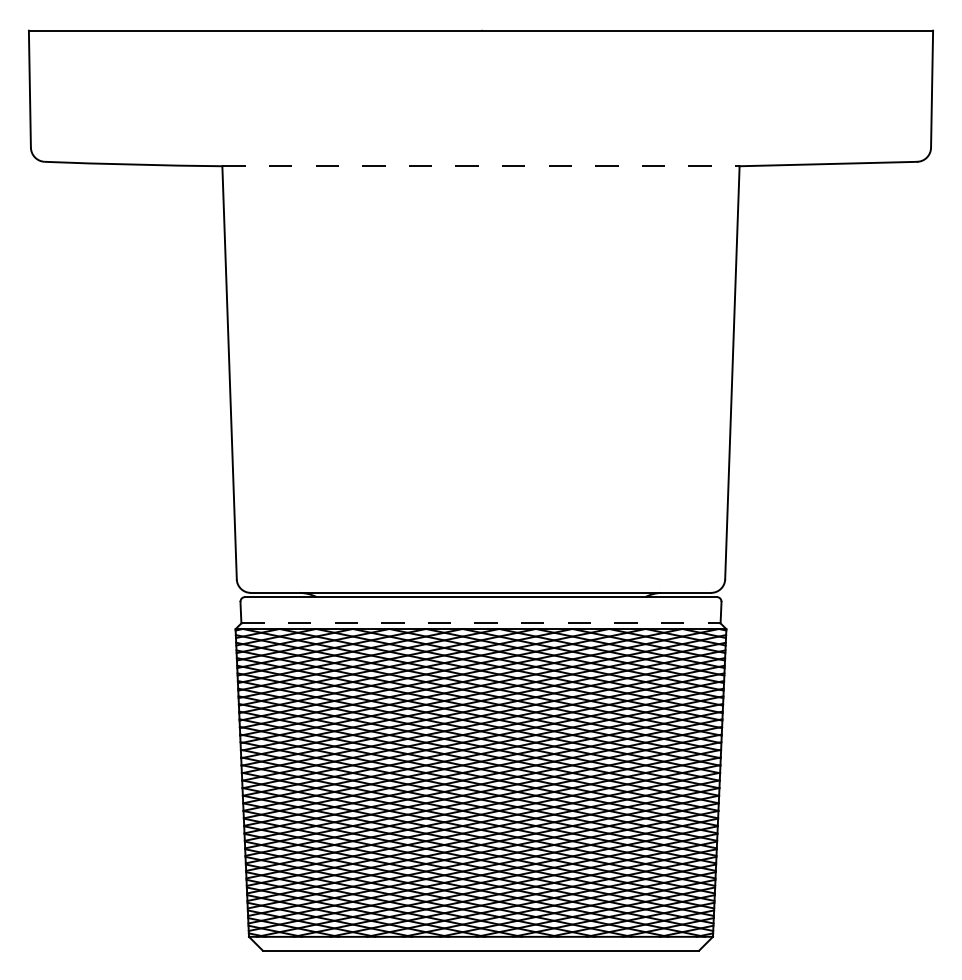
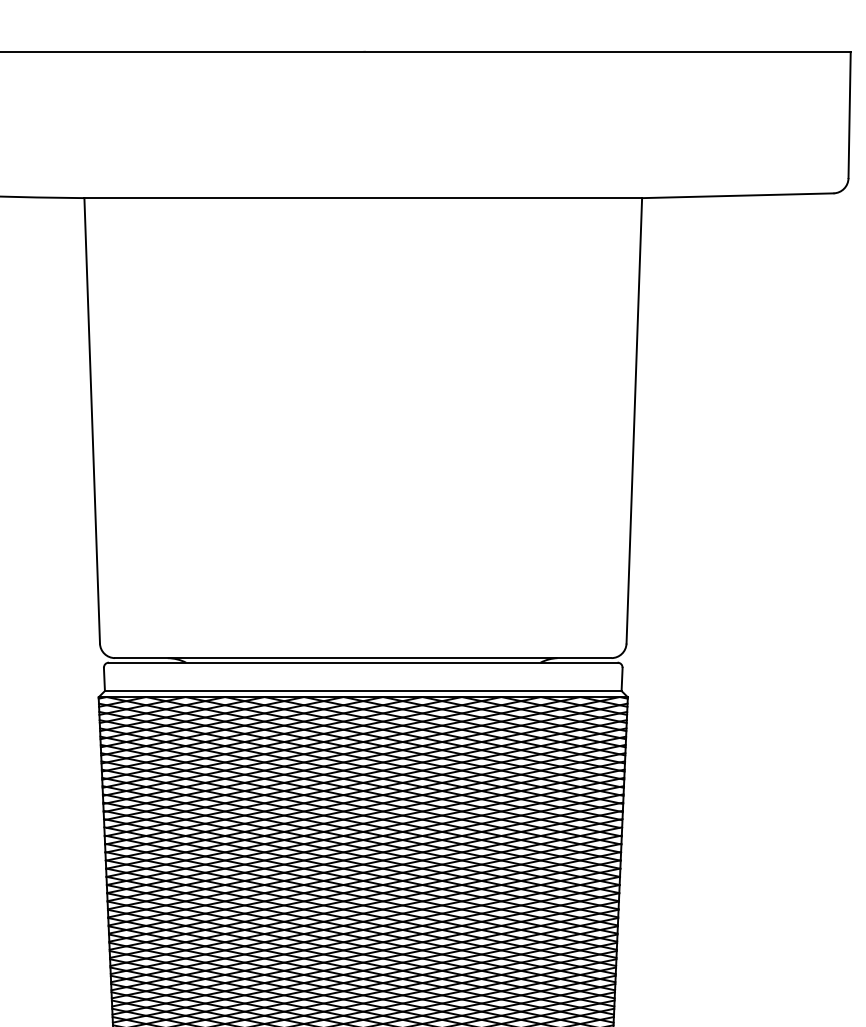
line: (480, 166) -> (362, 198), dashed -> solid
line: (481, 623) -> (363, 691), dashed -> solid

